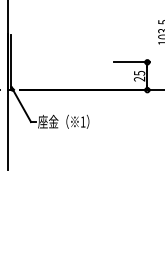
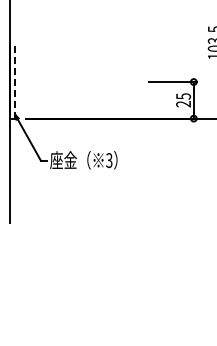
line: (11, 62) -> (15, 82), solid -> dashed
text: (83, 121) -> (109, 160), 1 -> 3

